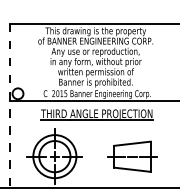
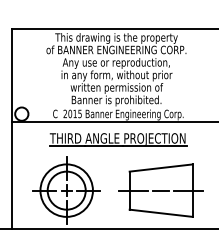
line: (10, 106) -> (12, 129), dashed -> solid
part: (132, 156) -> (161, 190), size x1.43

